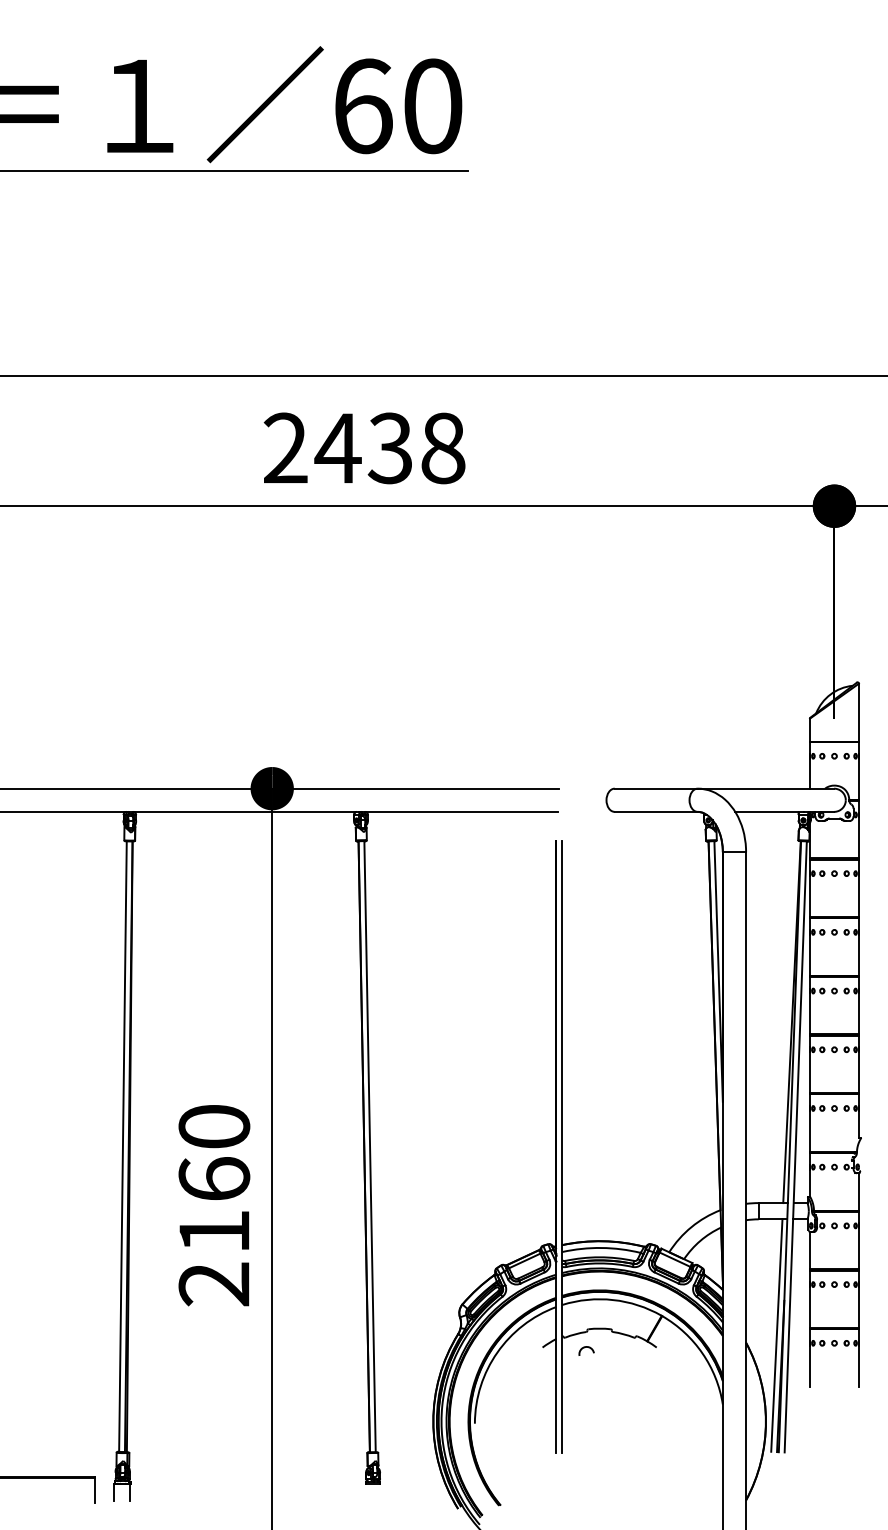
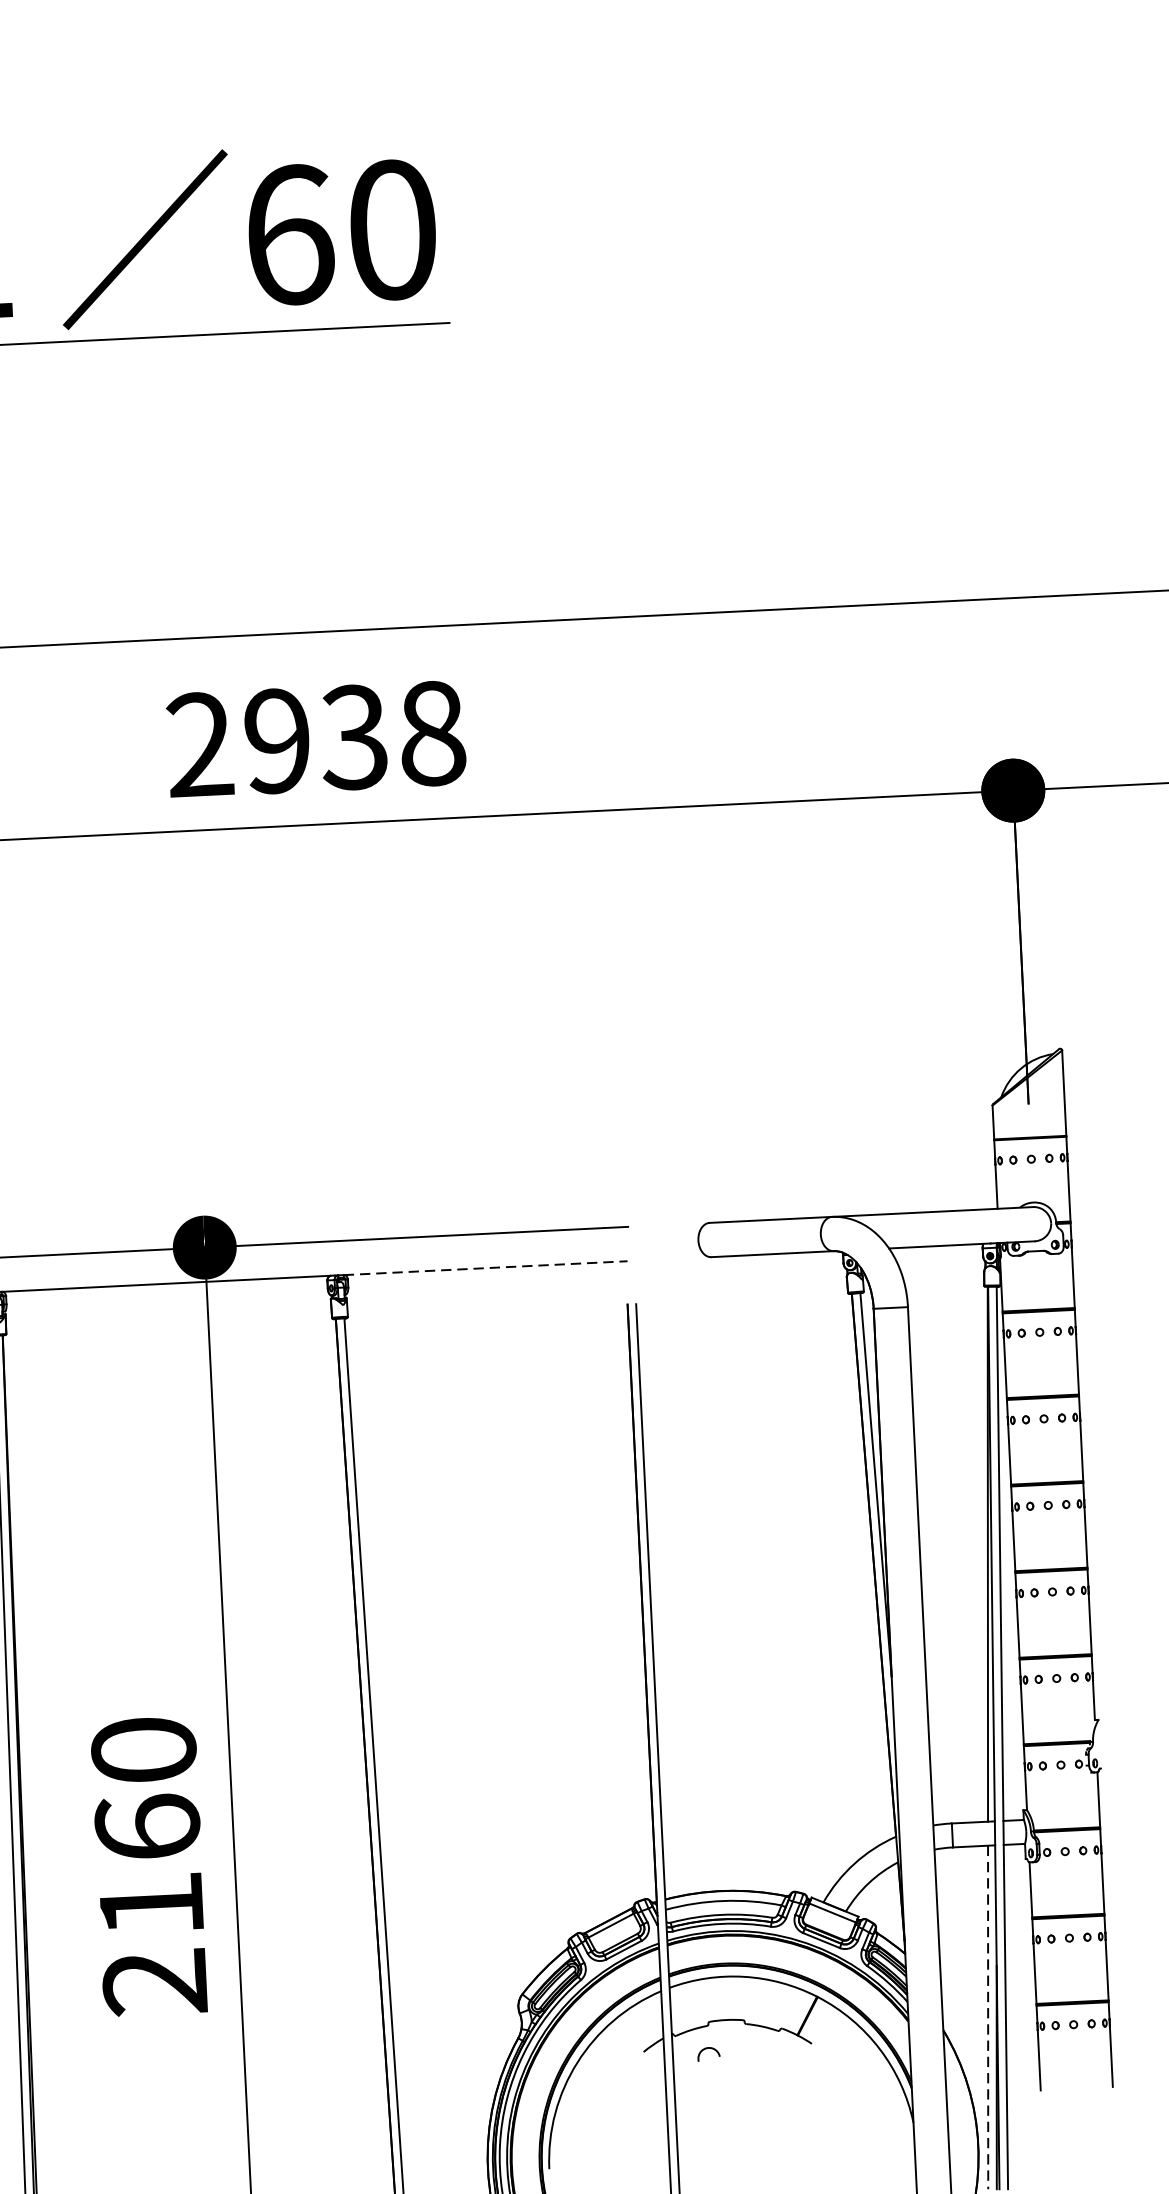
text: (337, 448) -> (276, 741), 2438 -> 2938
line: (462, 811) -> (486, 1267), solid -> dashed
line: (776, 1336) -> (987, 2018), solid -> dashed

